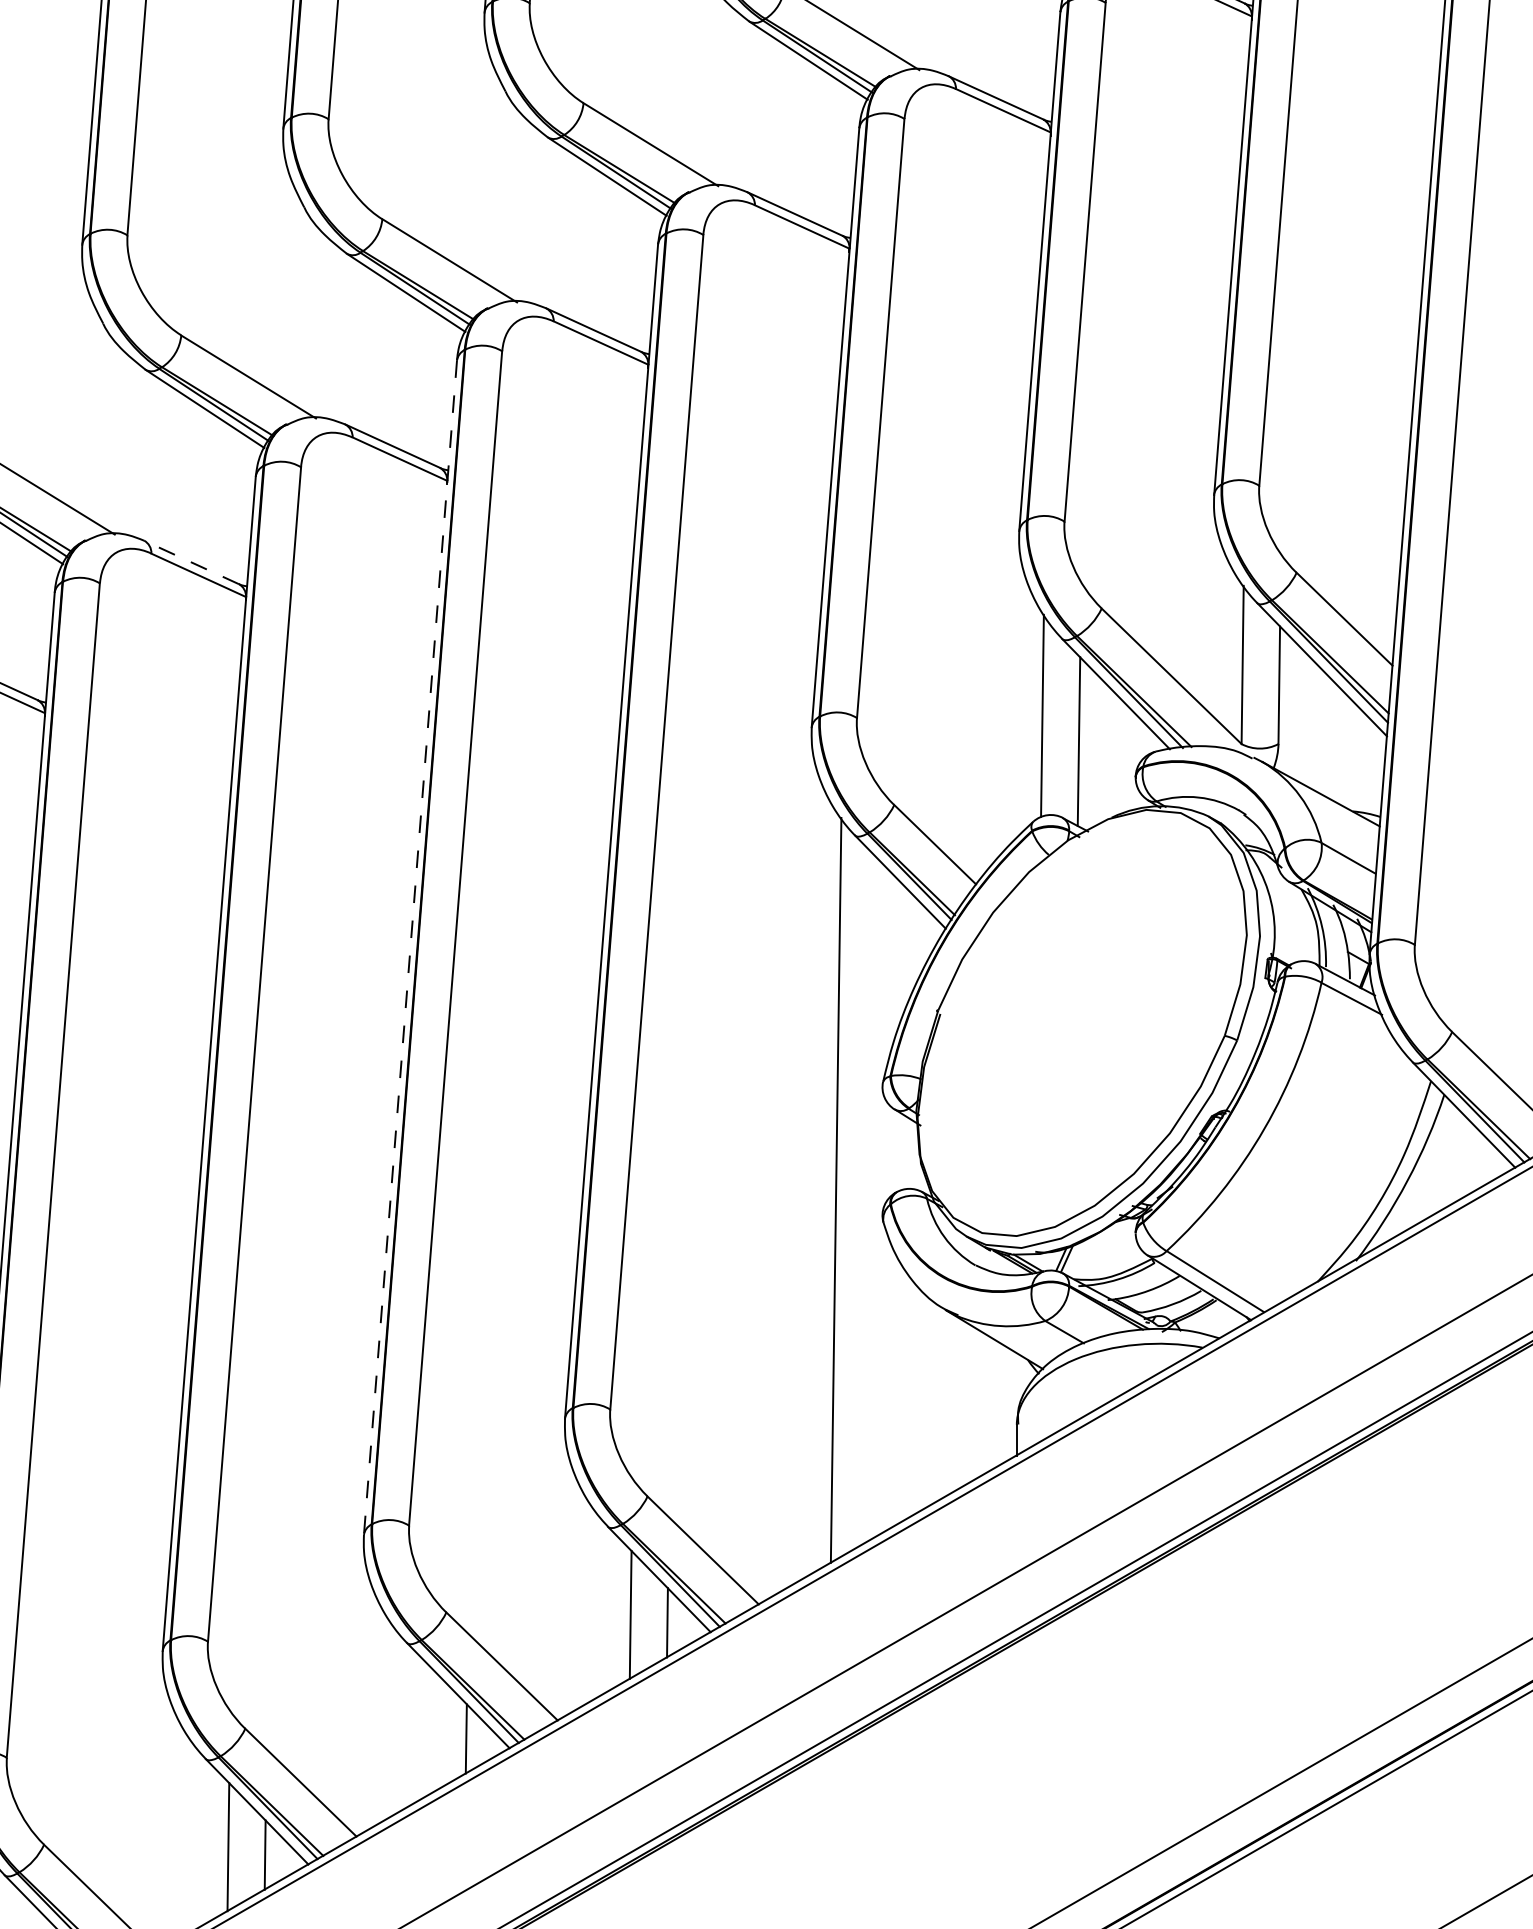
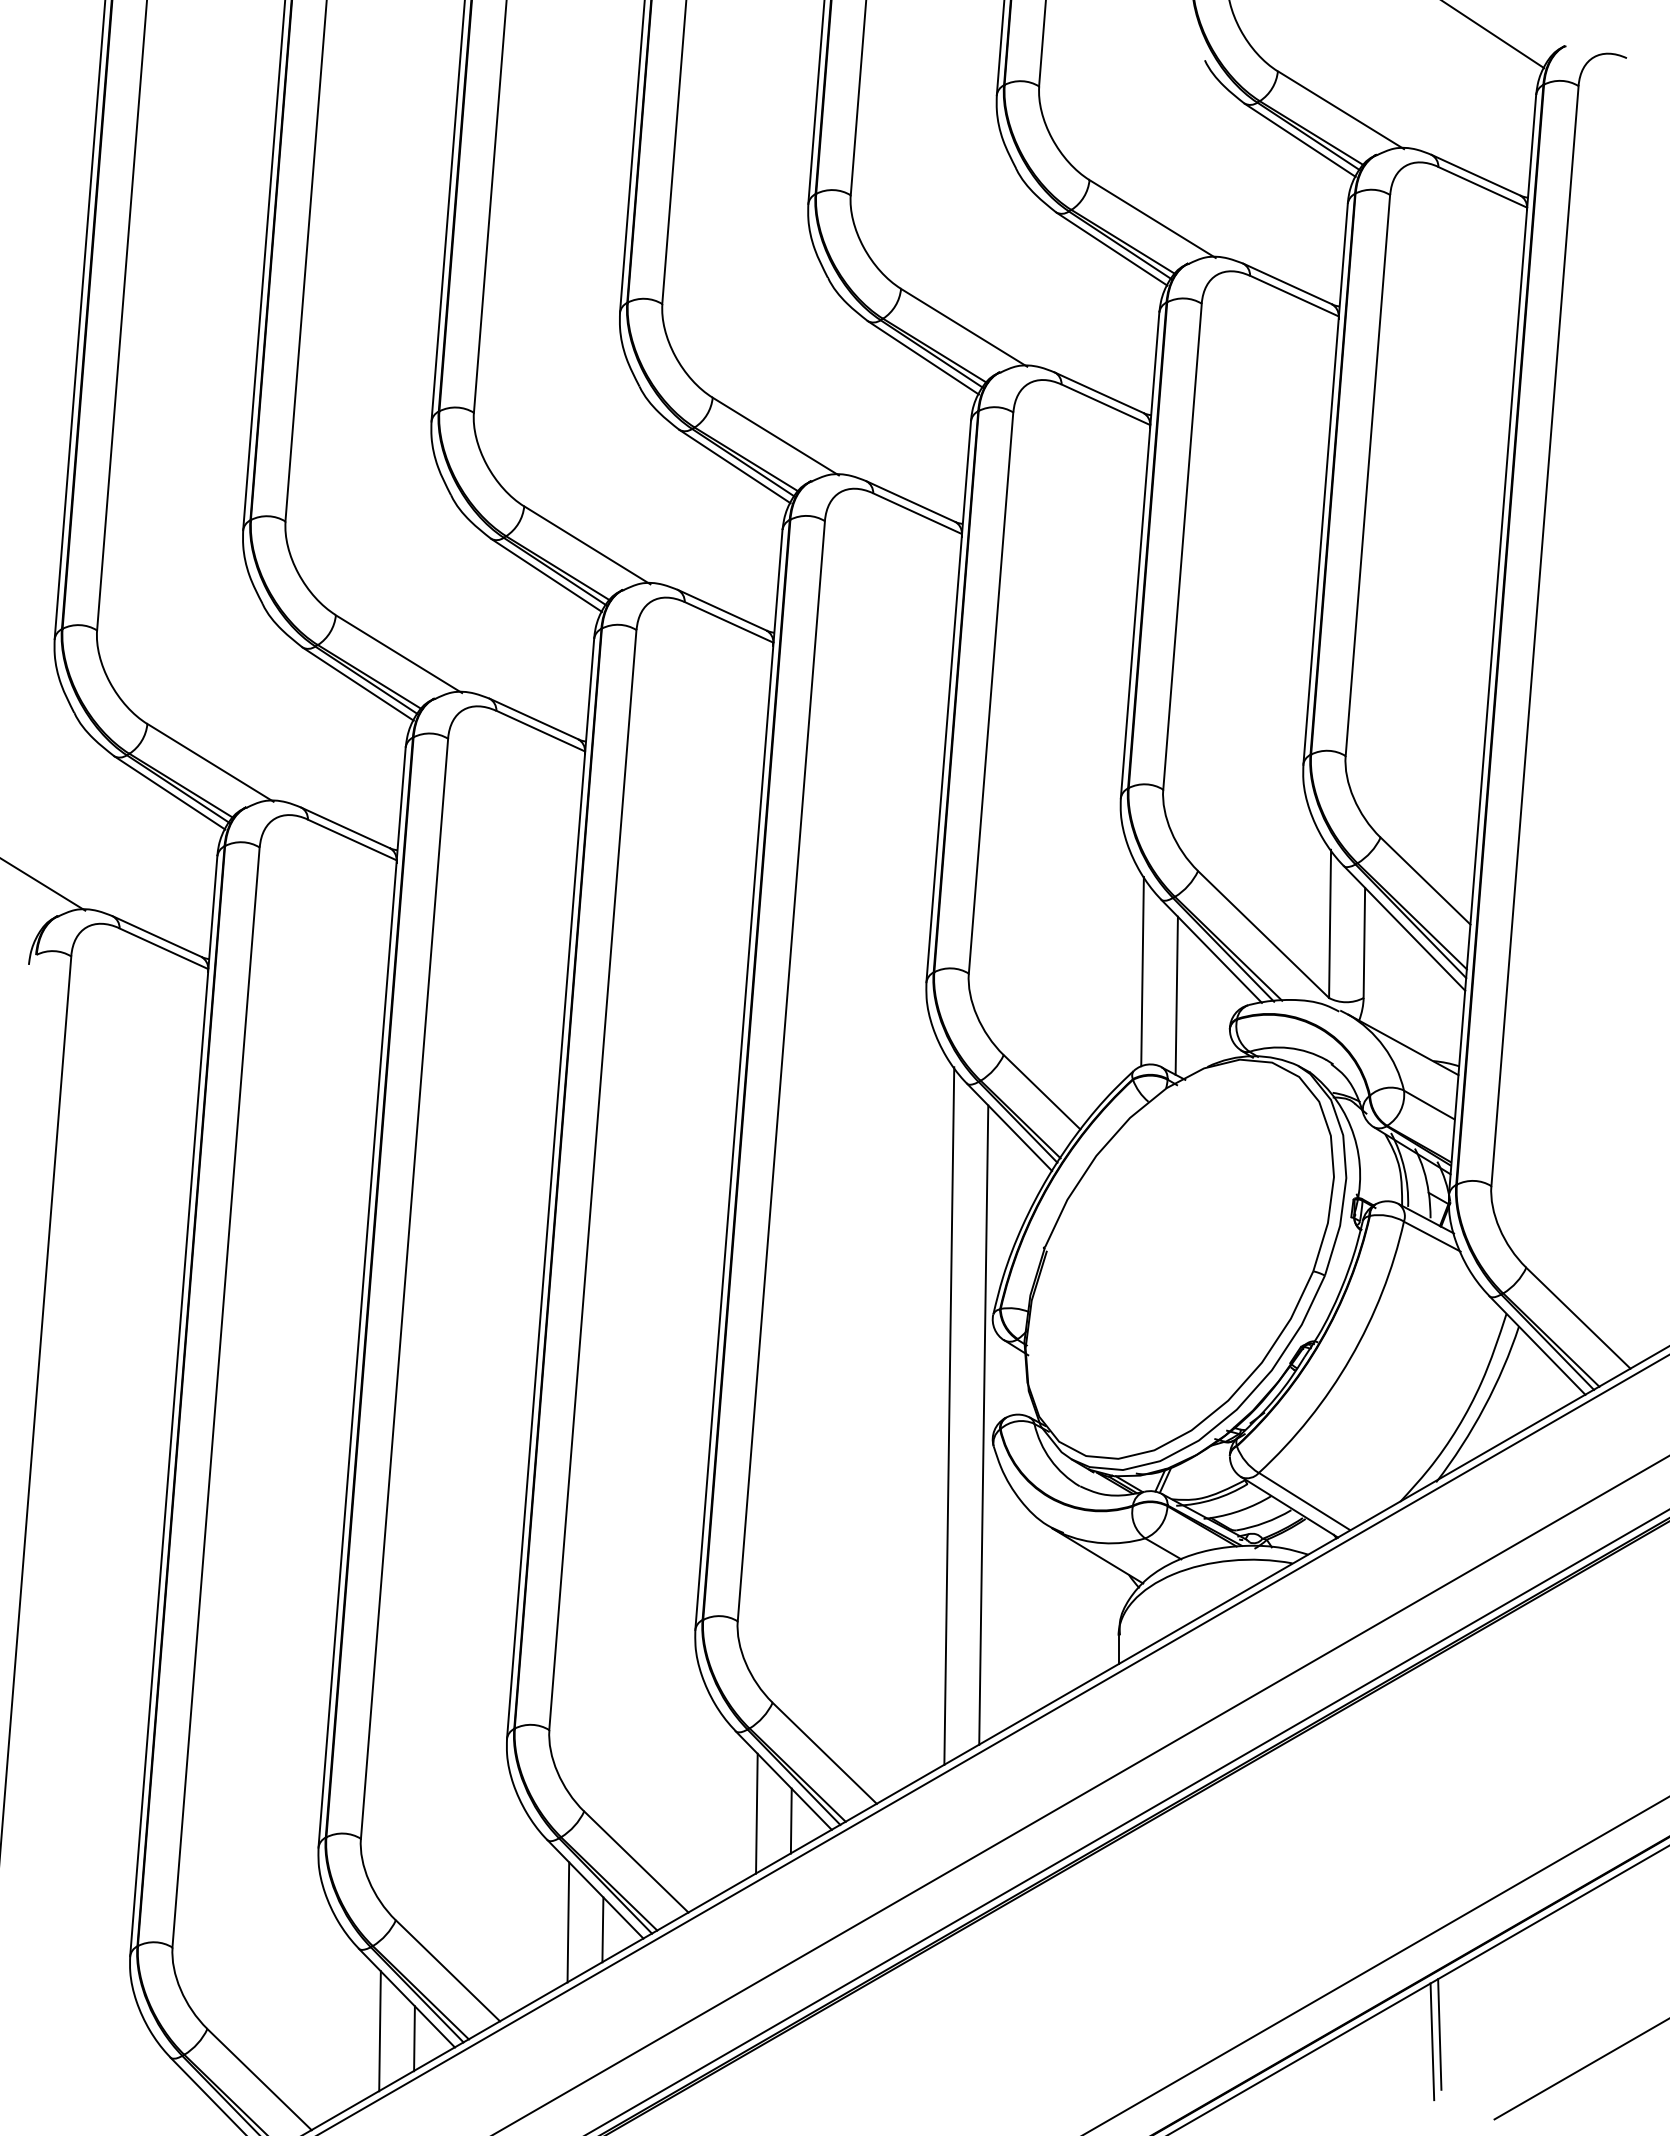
line: (191, 562) -> (345, 827), dashed -> solid
line: (410, 947) -> (550, 1188), dashed -> solid
line: (872, 1199) -> (983, 1424), added
line: (429, 1731) -> (568, 1922), added
line: (1359, 1850) -> (1439, 2034), added
line: (1352, 1858) -> (1432, 2041), added

